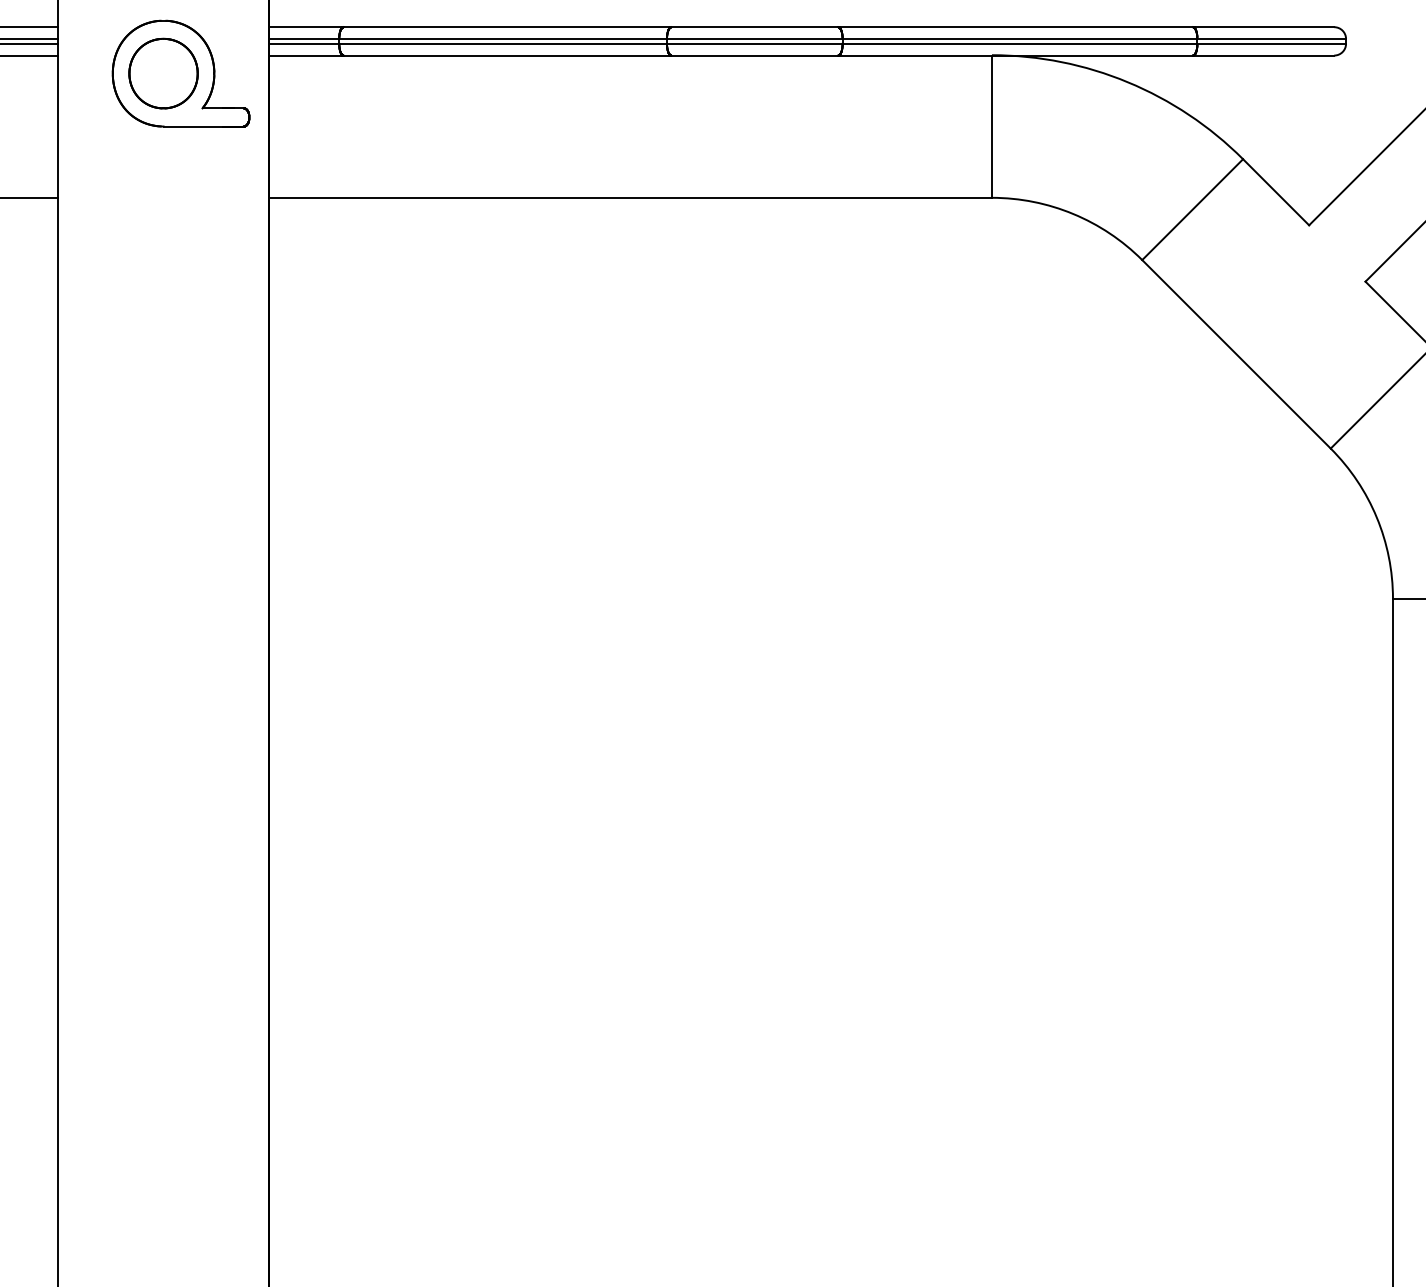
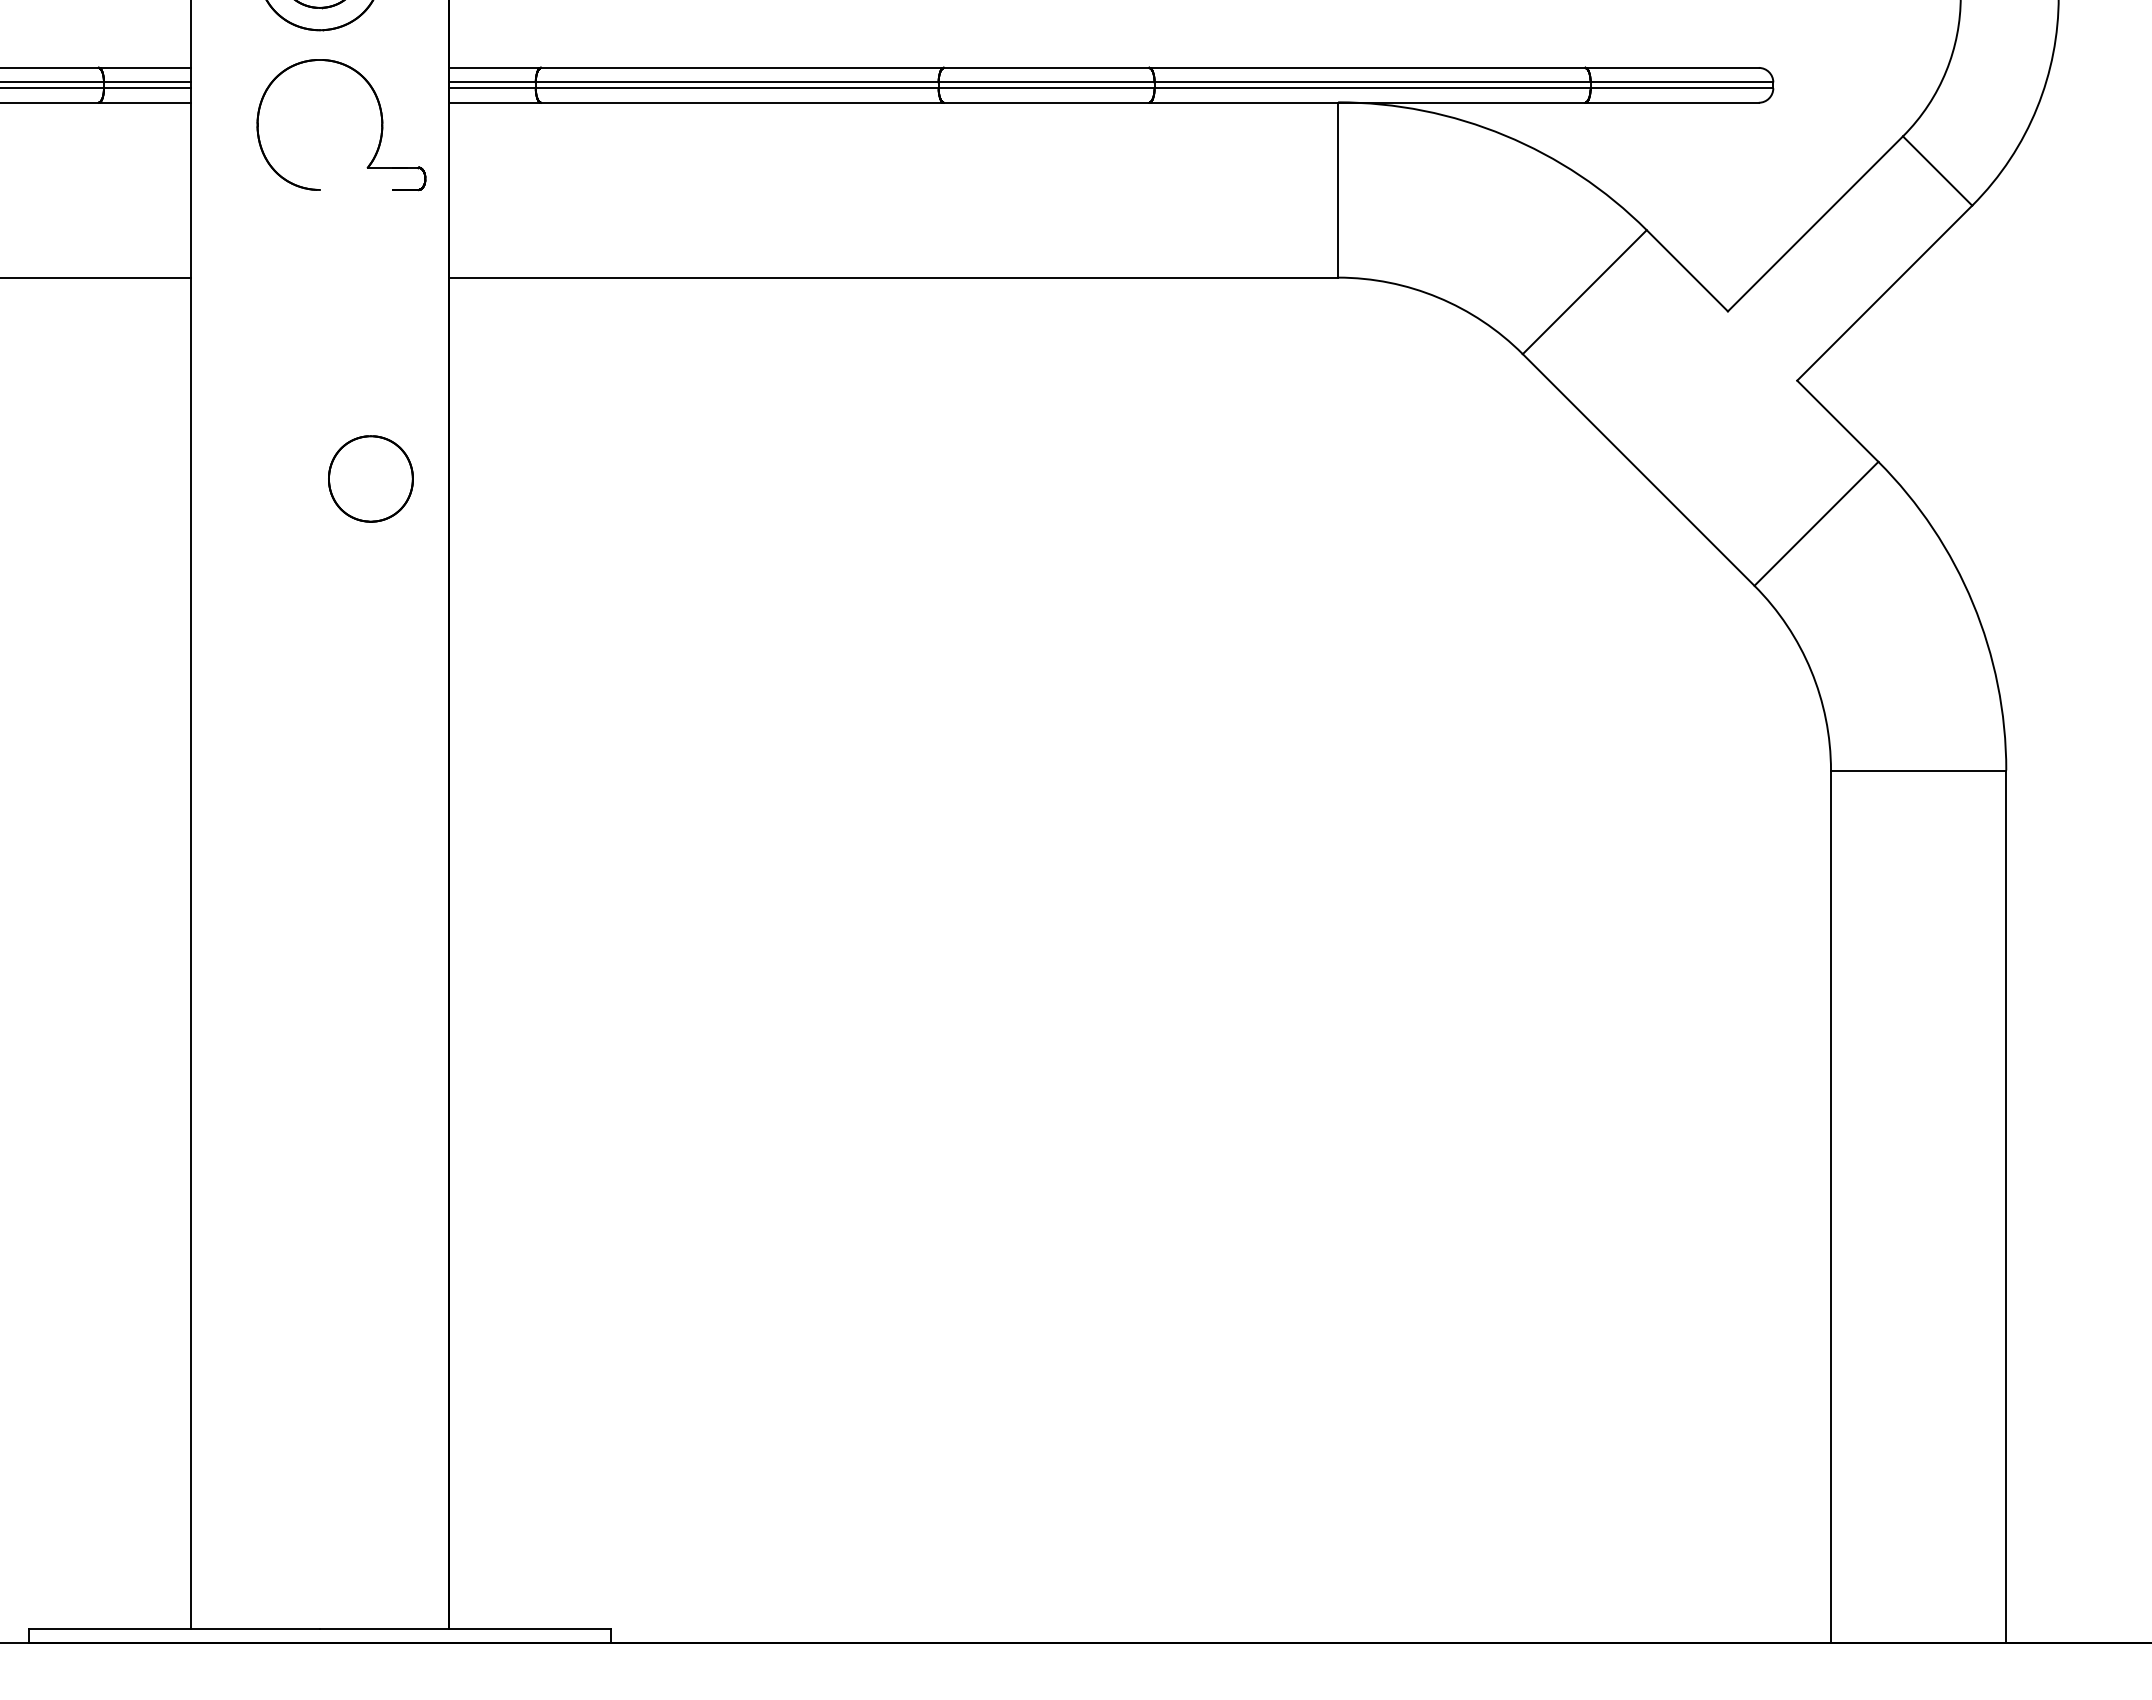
part: (163, 73) -> (370, 478), moved
line: (193, 126) -> (356, 189), removed

